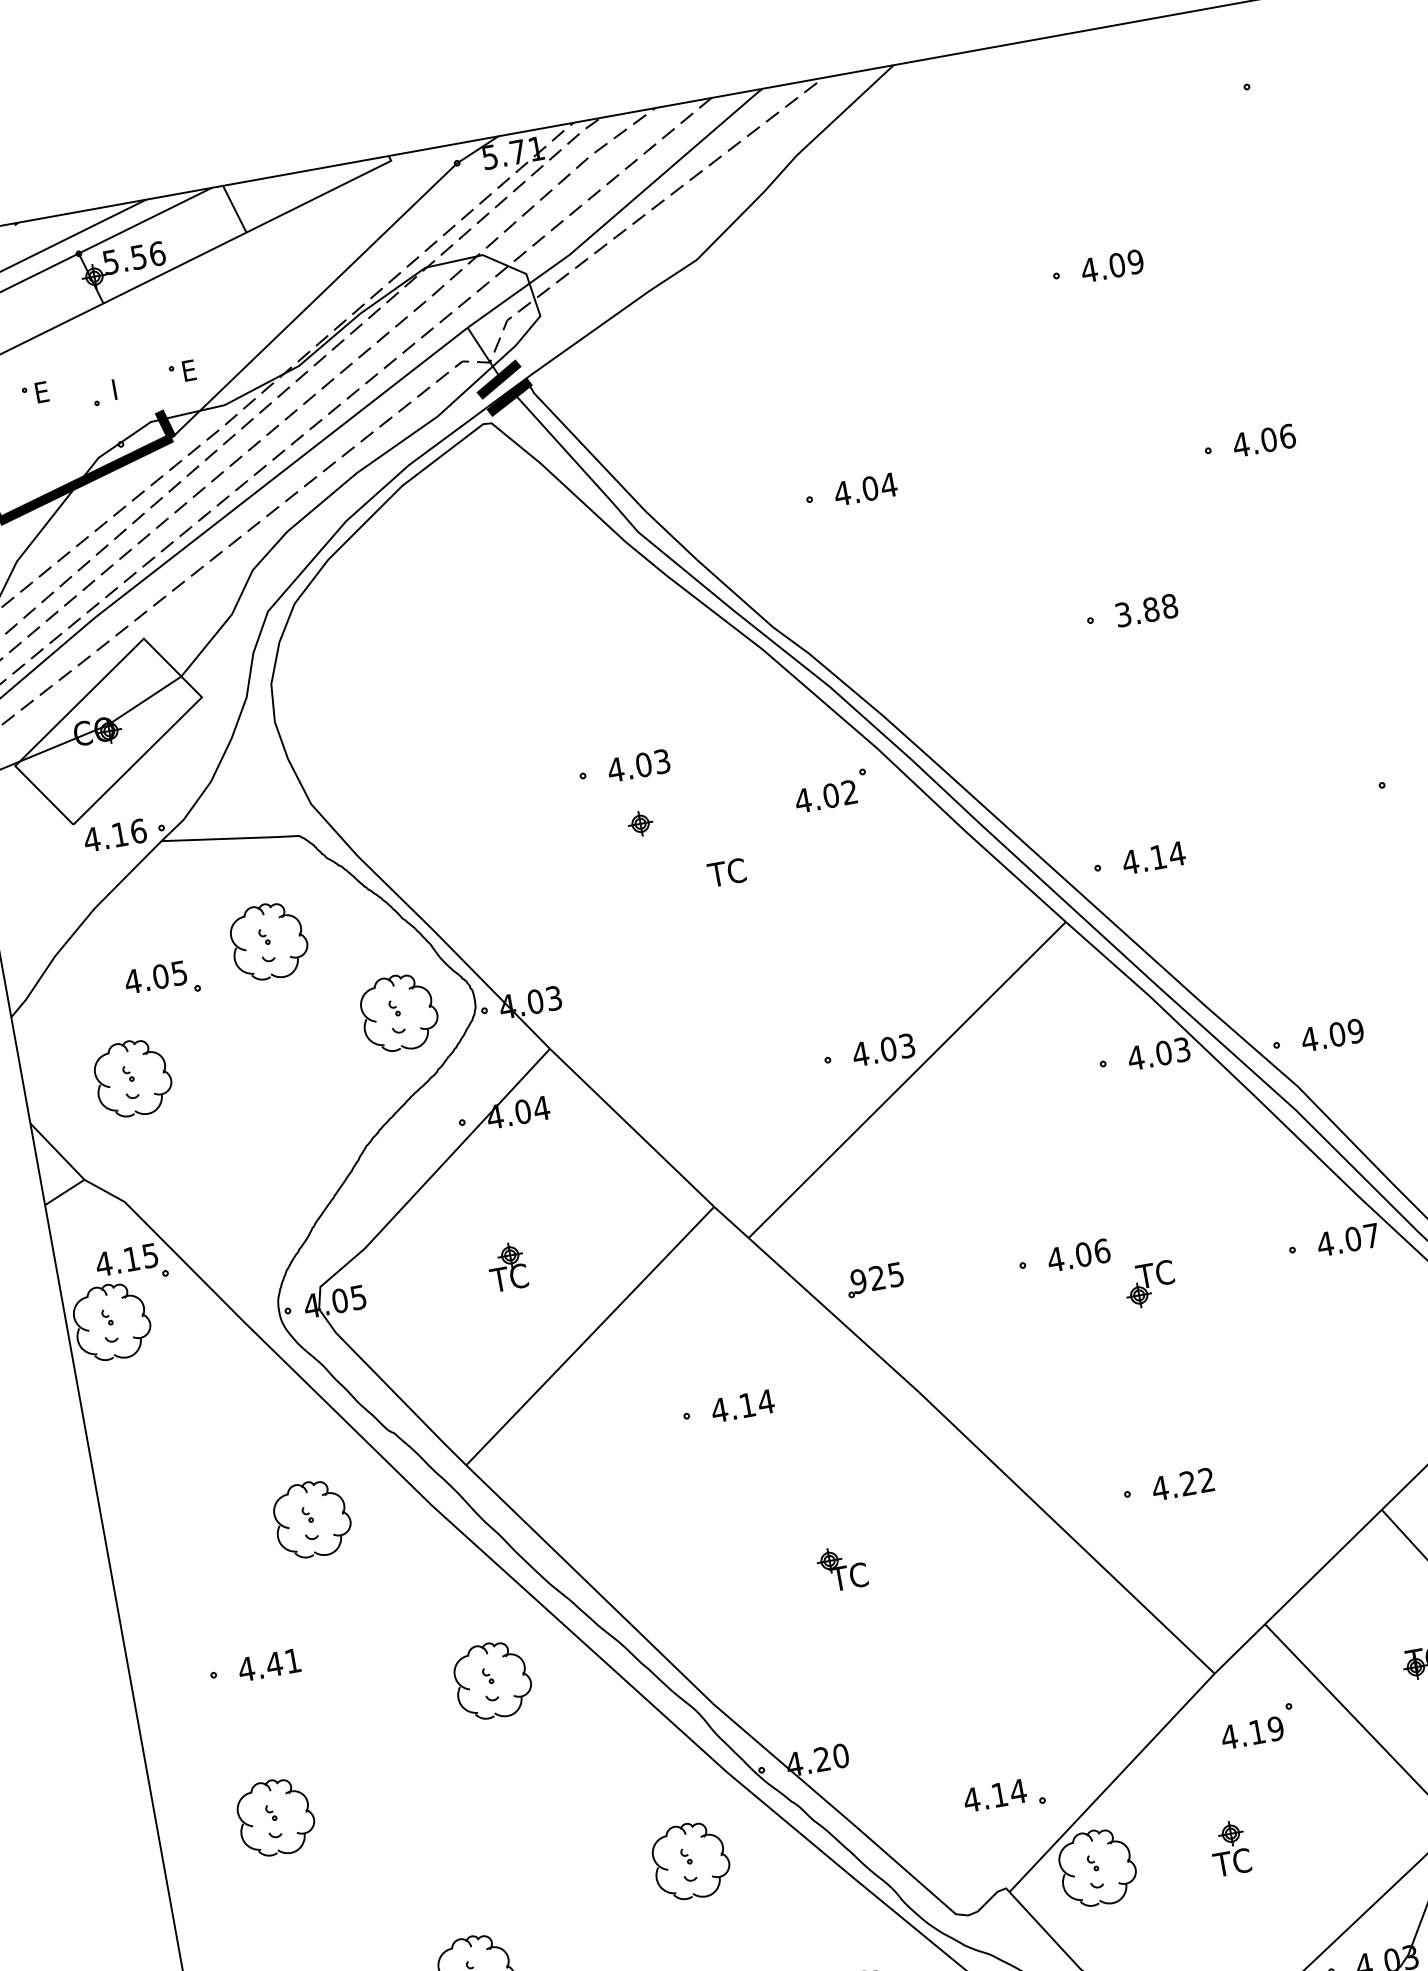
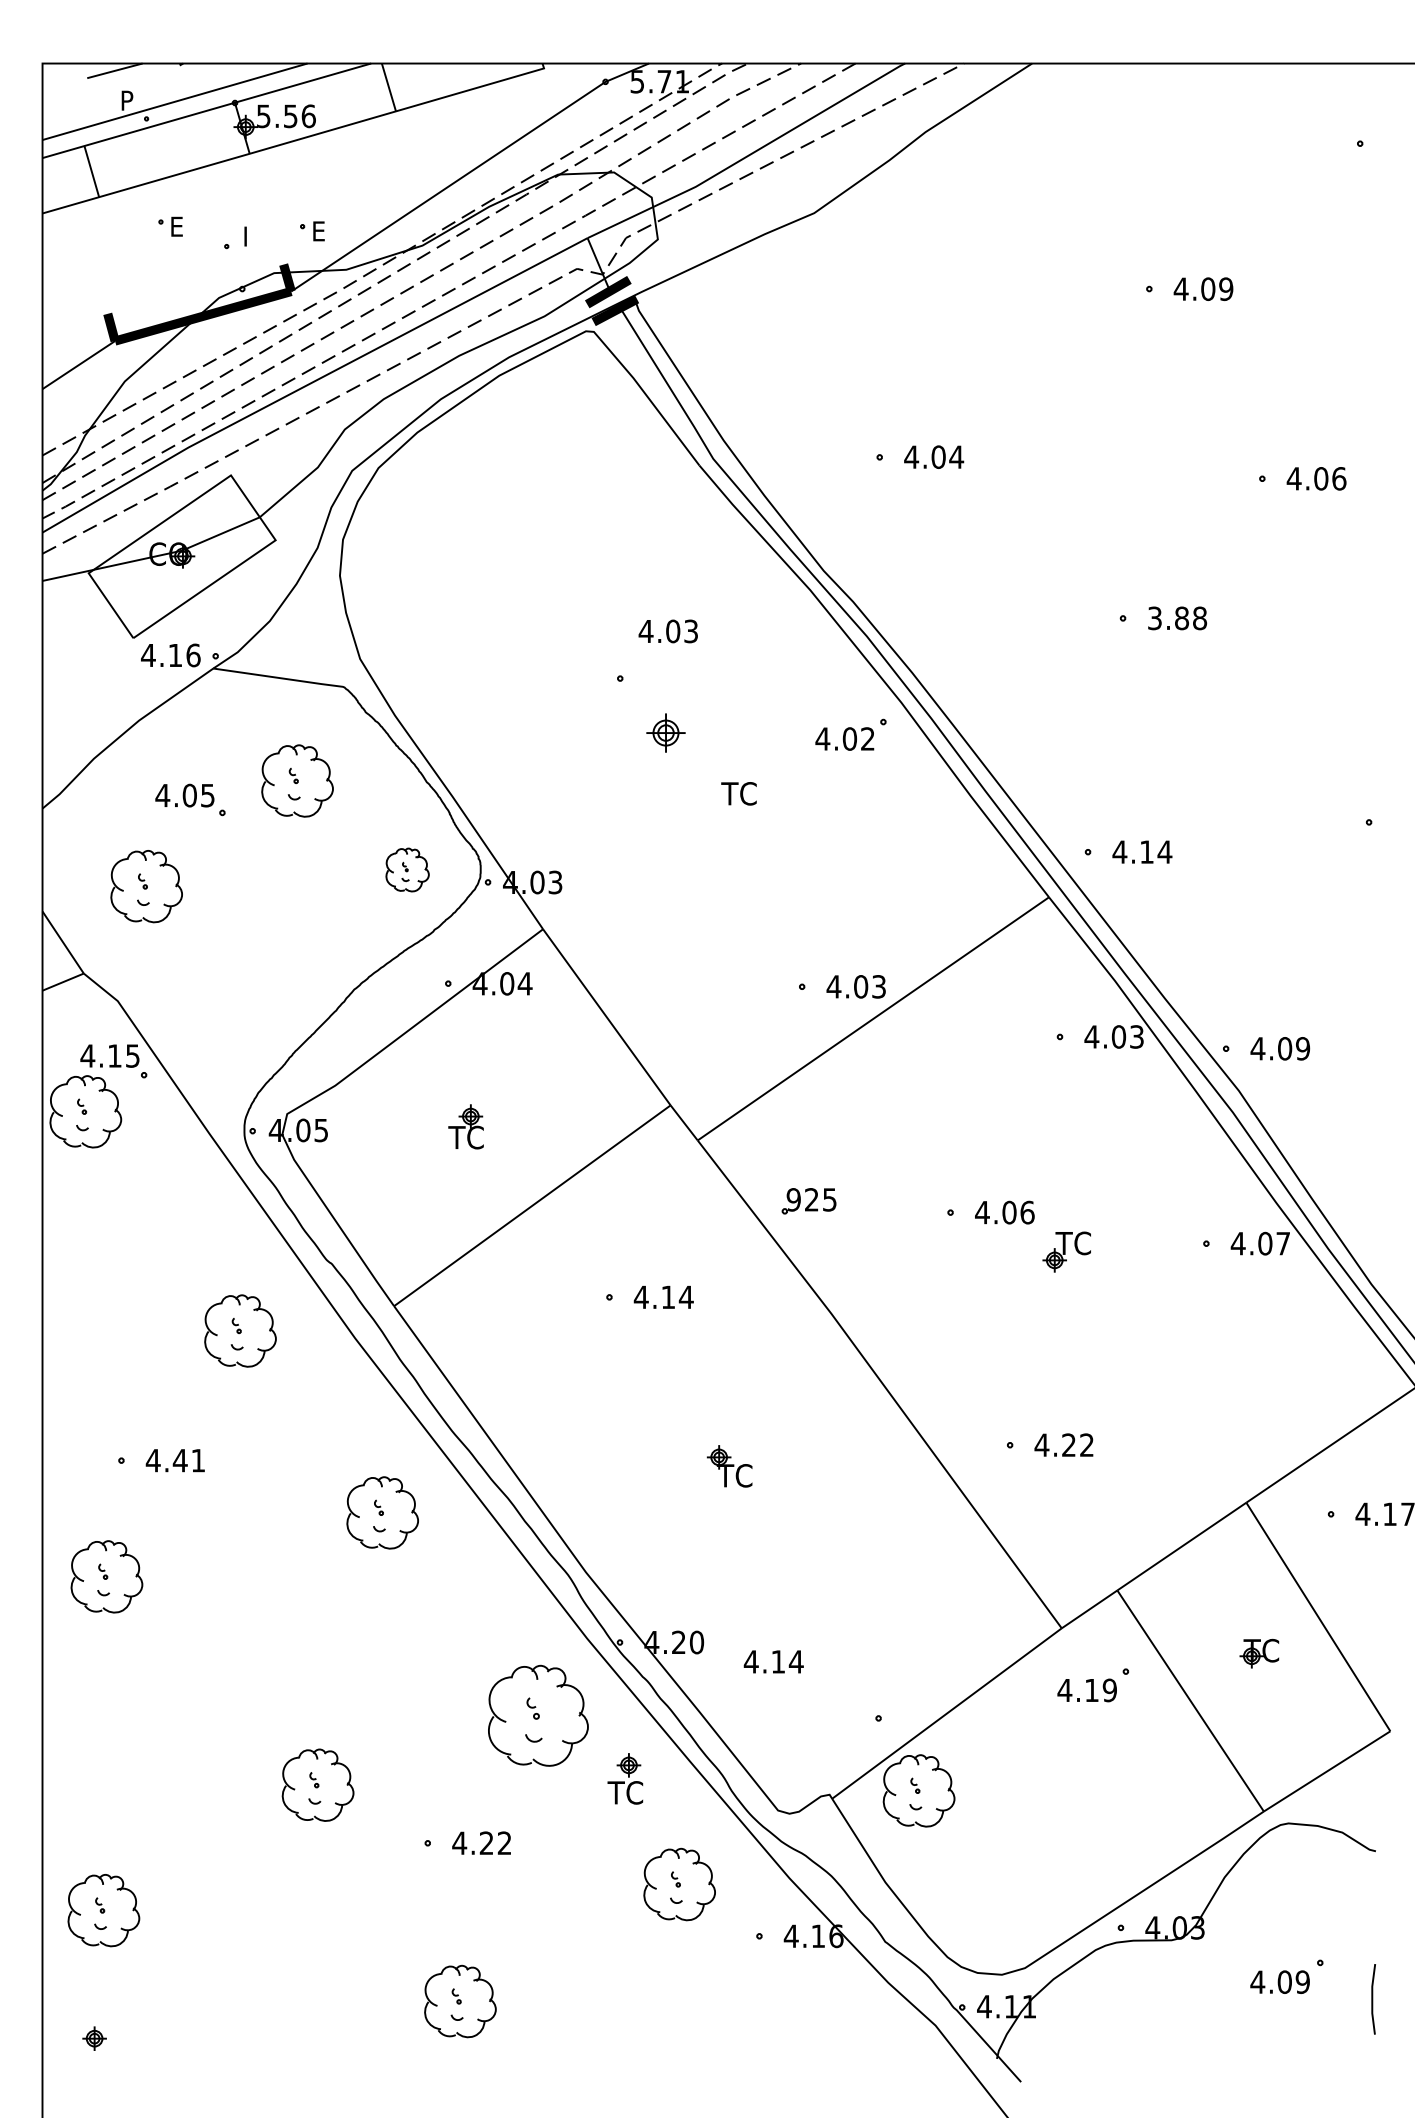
text: (637, 766) -> (667, 631), moved
part: (640, 824) -> (666, 733), size x1.6
part: (399, 1012) -> (407, 869), size x0.6
text: (994, 1795) -> (773, 1661), moved
part: (275, 1817) -> (106, 1576), moved
part: (1229, 1847) -> (625, 1778), moved
part: (691, 1860) -> (538, 1715), size x1.4

